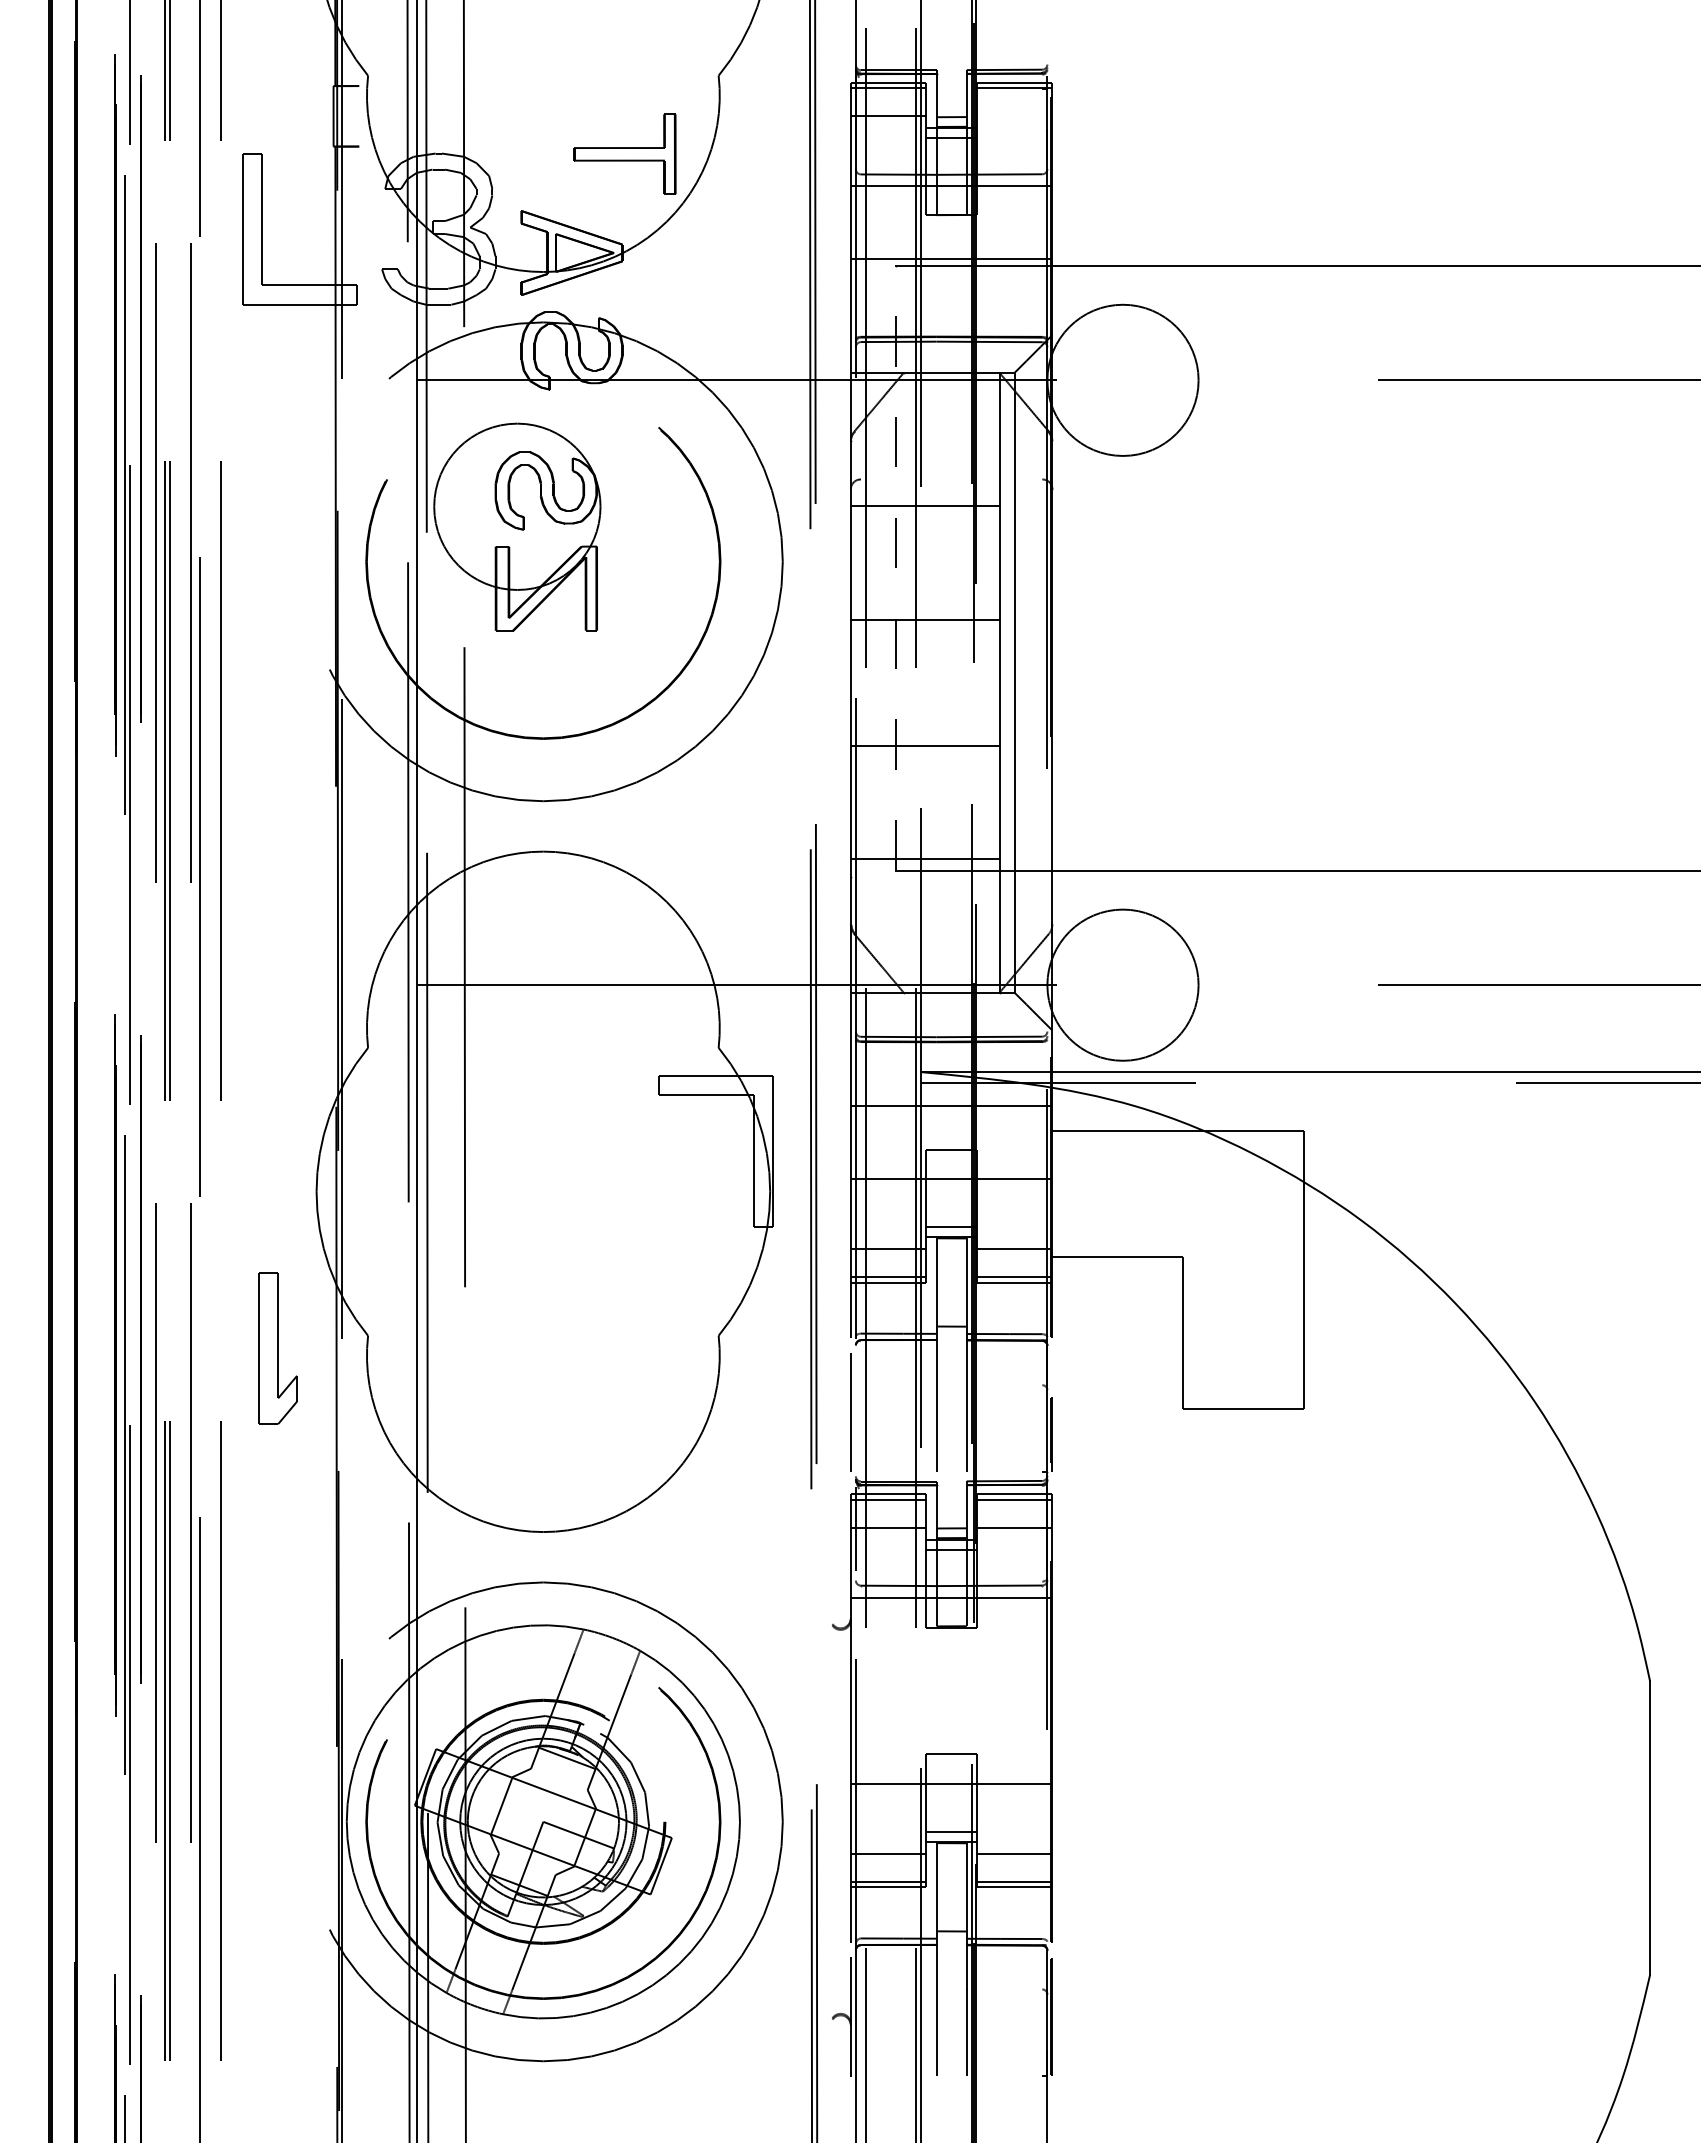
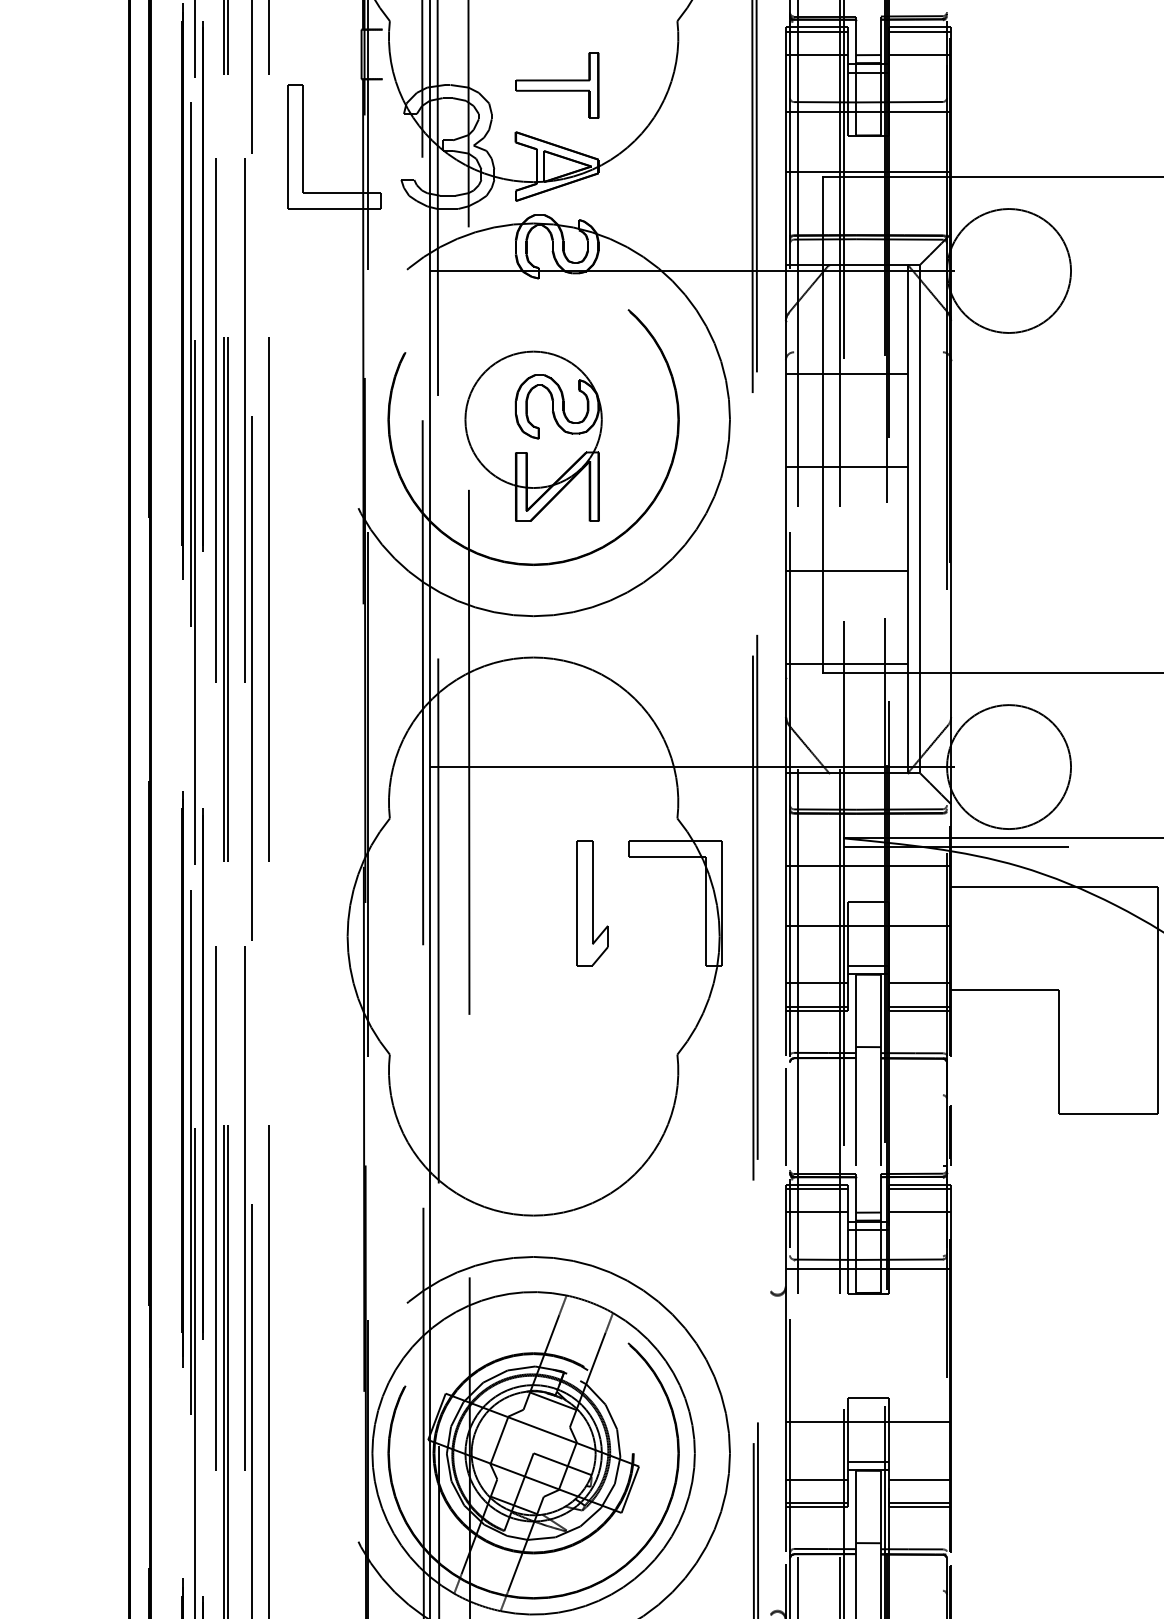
line: (1014, 116) -> (920, 54), added
part: (624, 153) -> (556, 84), moved
part: (517, 526) -> (533, 435), moved
line: (896, 567) -> (823, 424), dashed -> solid
part: (277, 1348) -> (591, 903), moved

